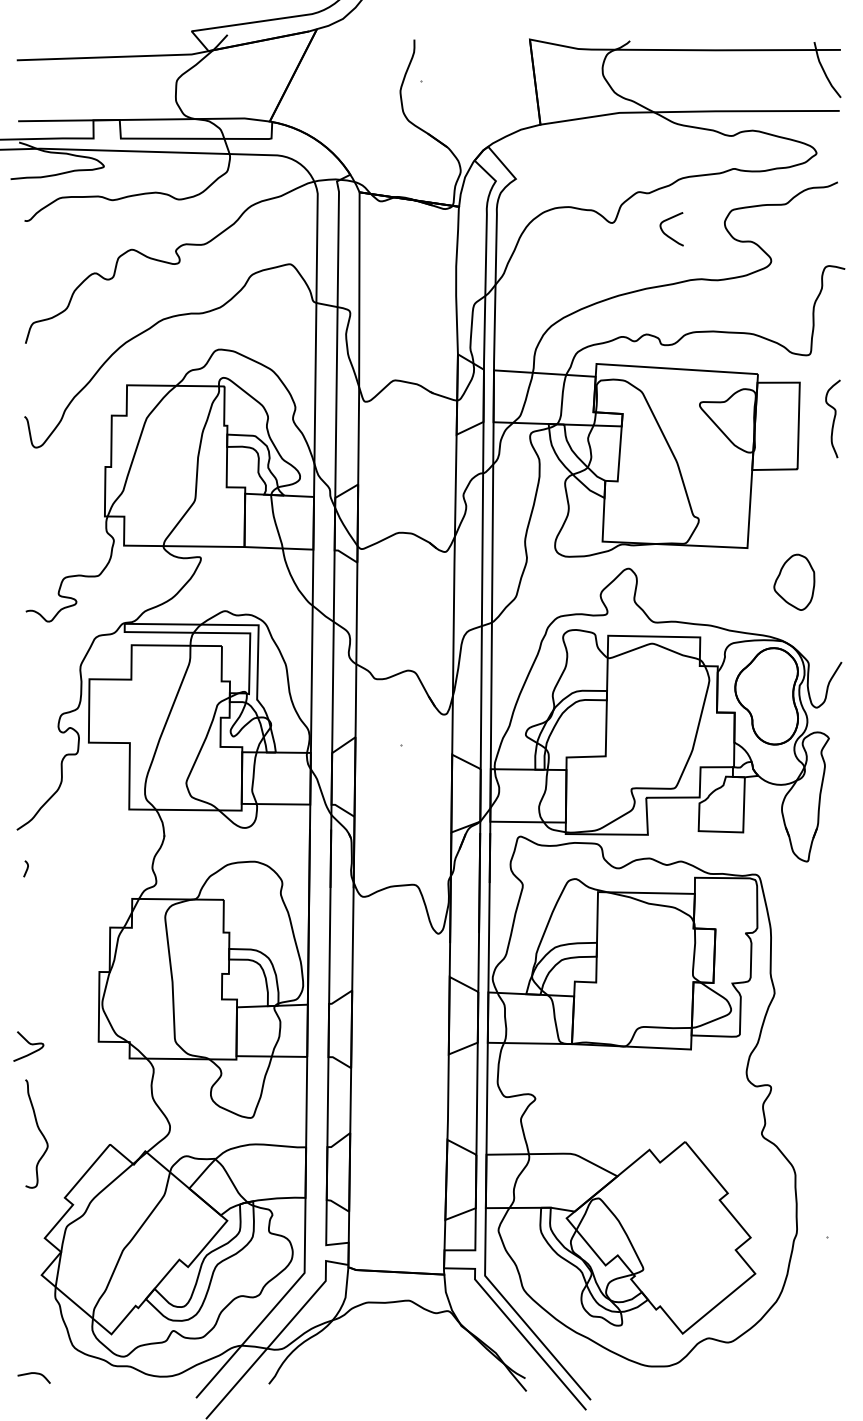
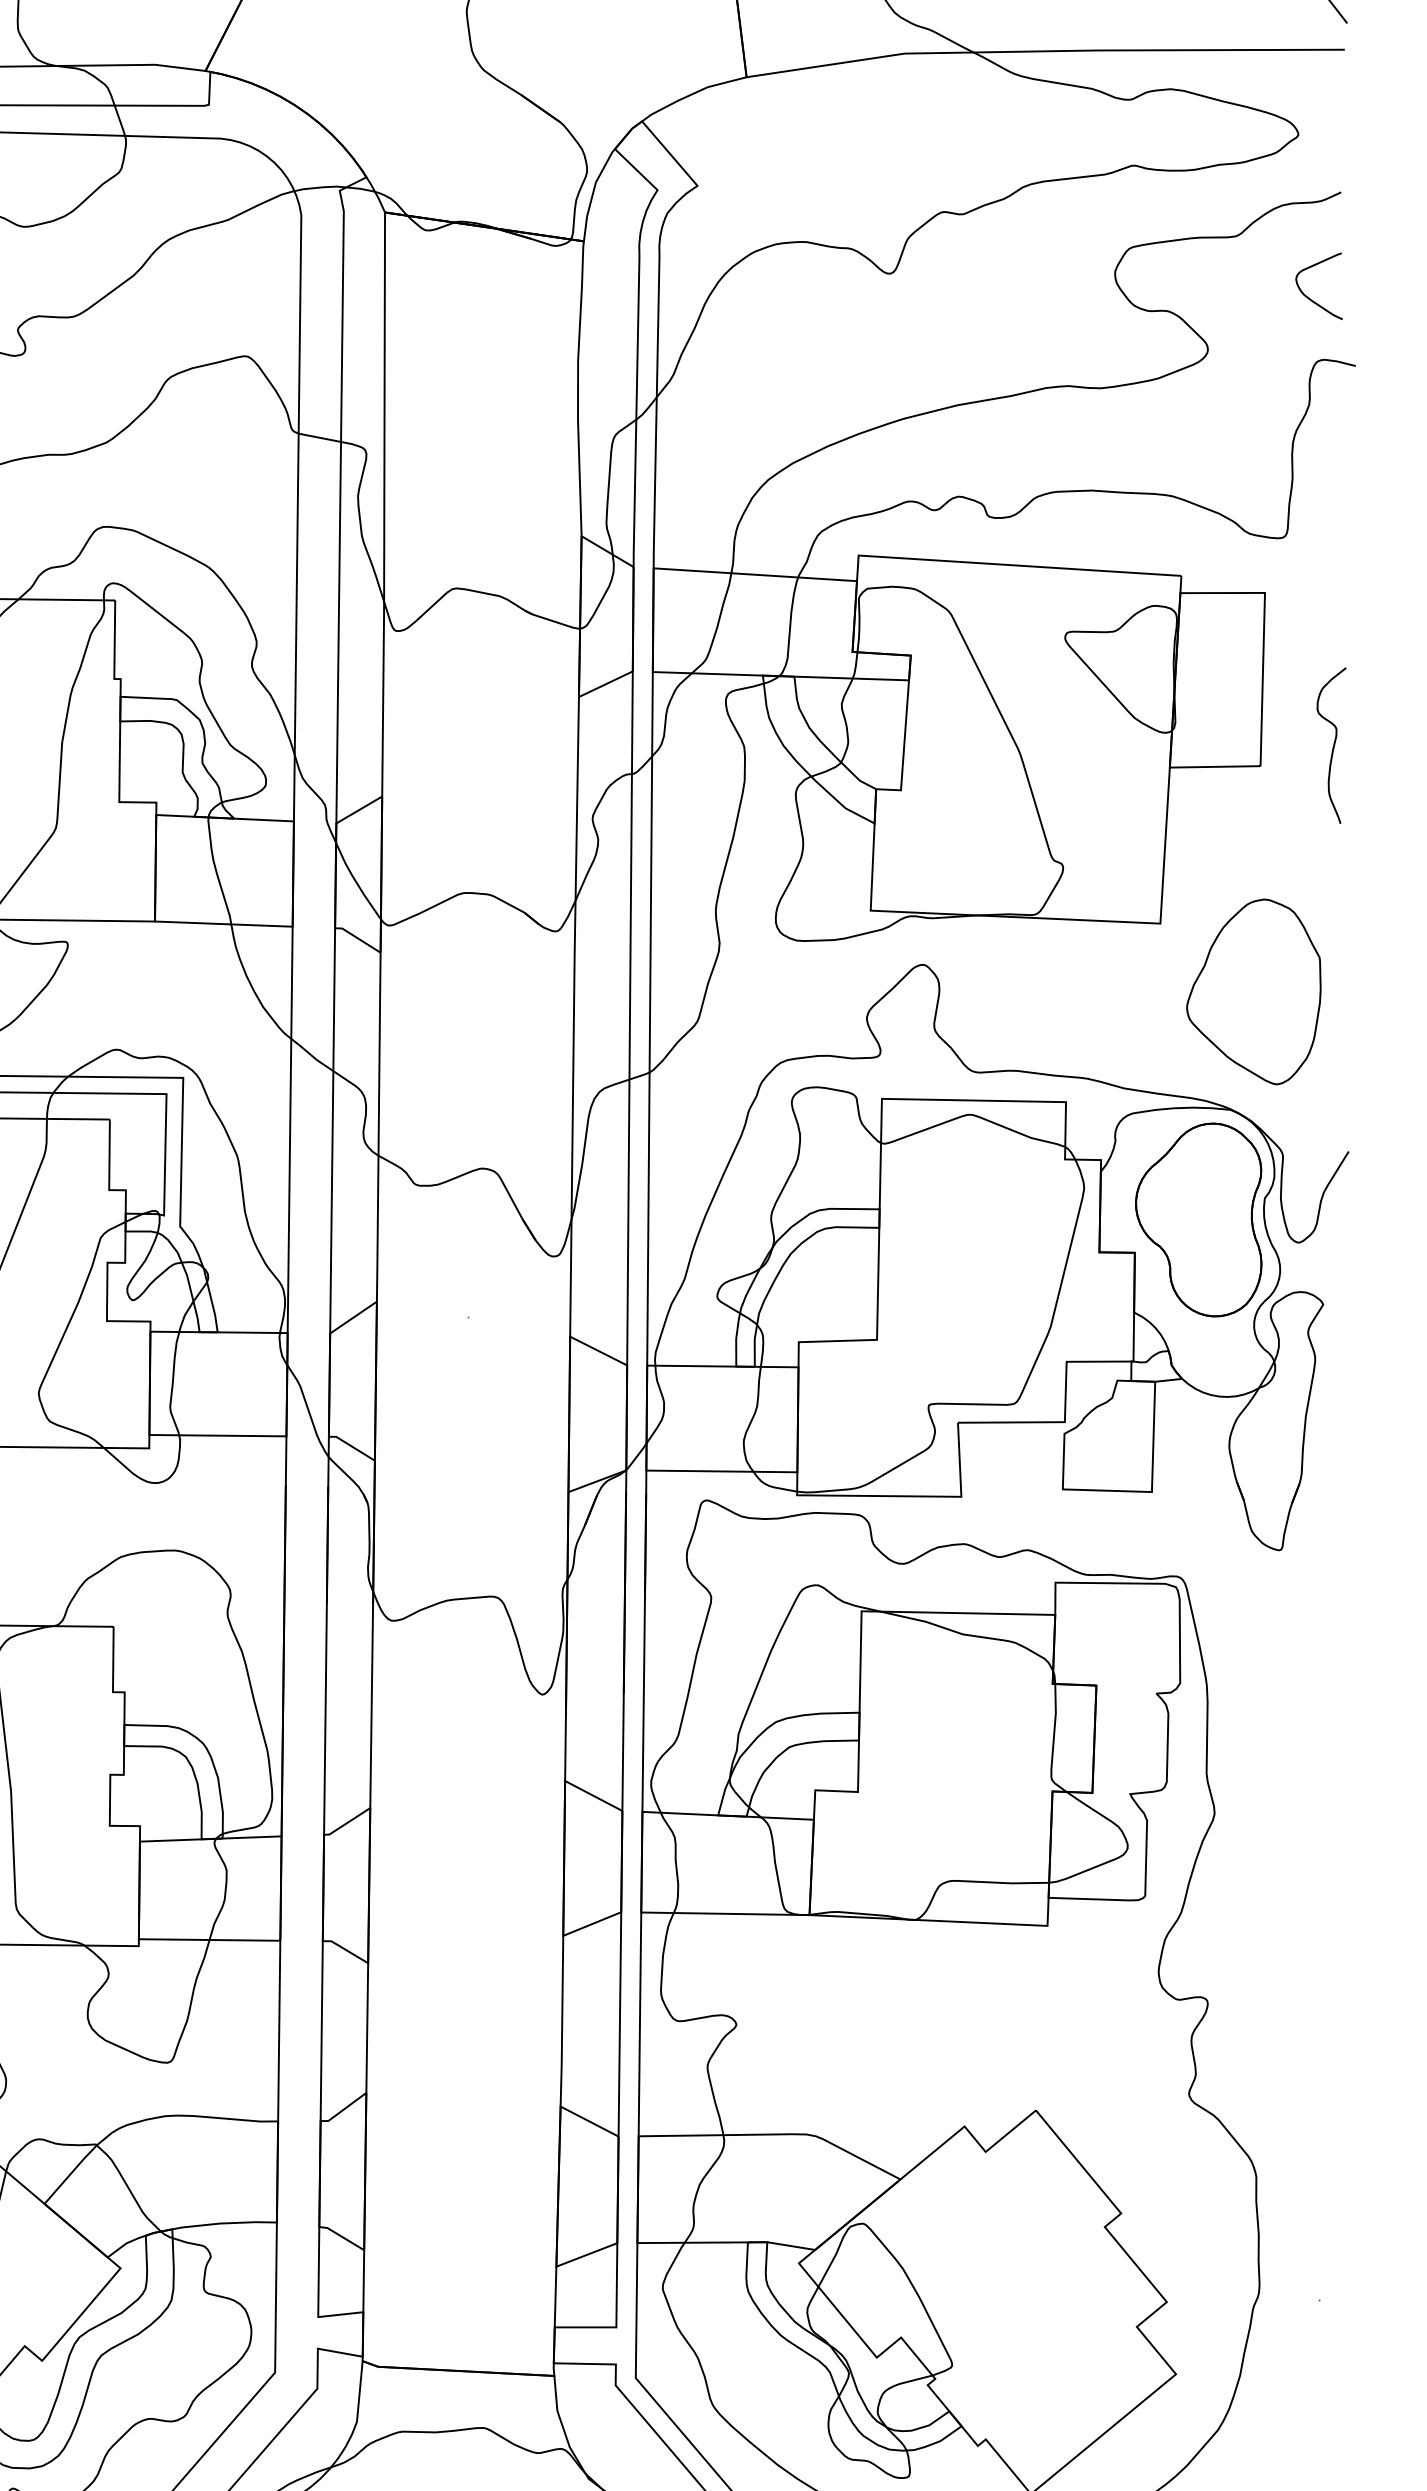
curve: (667, 234) -> (1310, 296), moved
curve: (833, 418) -> (1332, 744), moved
part: (794, 582) -> (1254, 992), size x1.67

